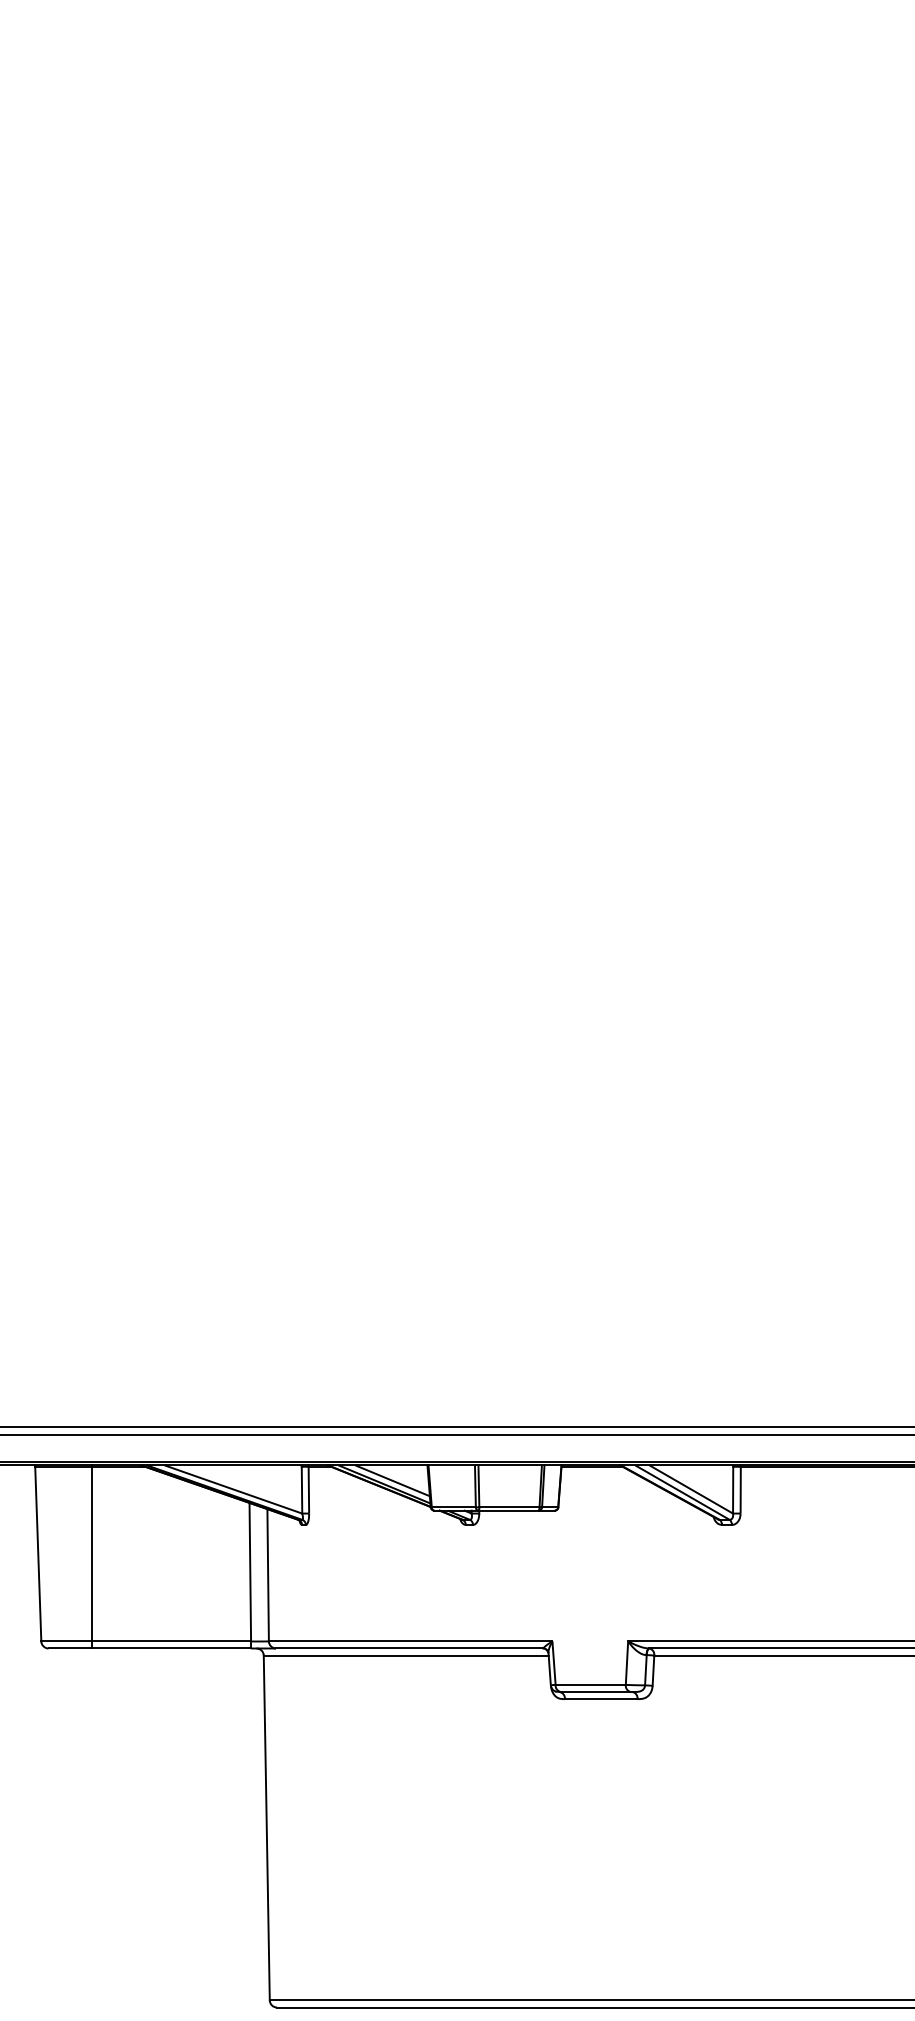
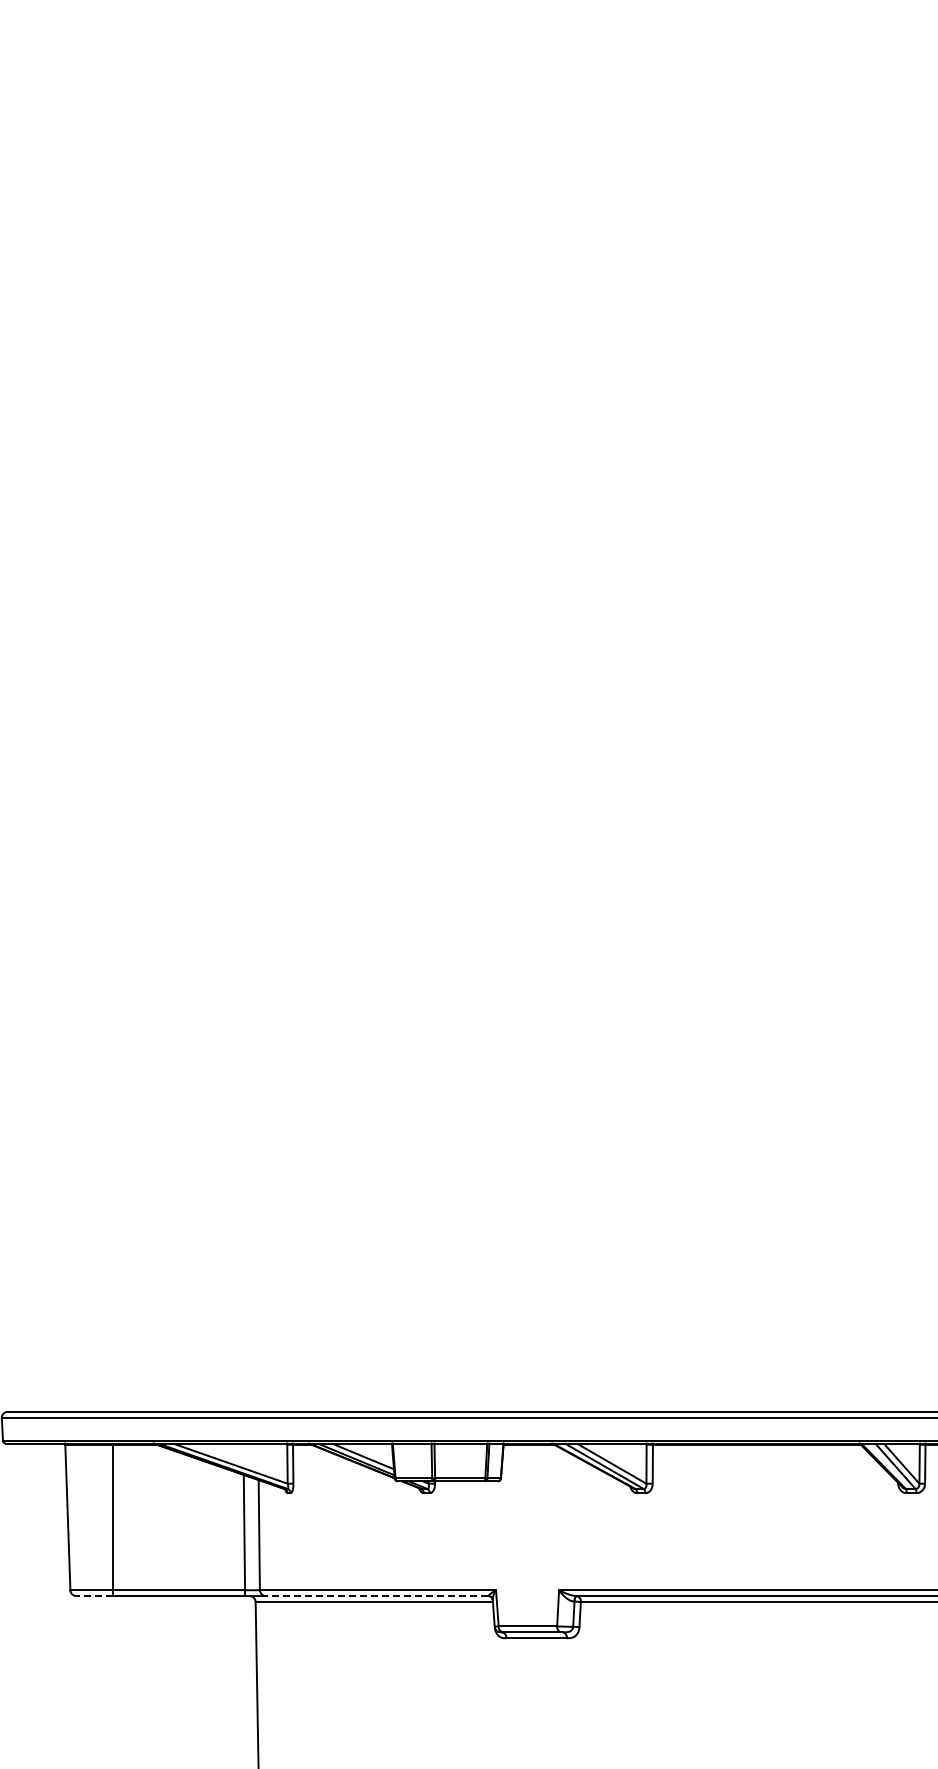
line: (69, 1649) -> (93, 1596), solid -> dashed
line: (408, 1649) -> (376, 1596), solid -> dashed

